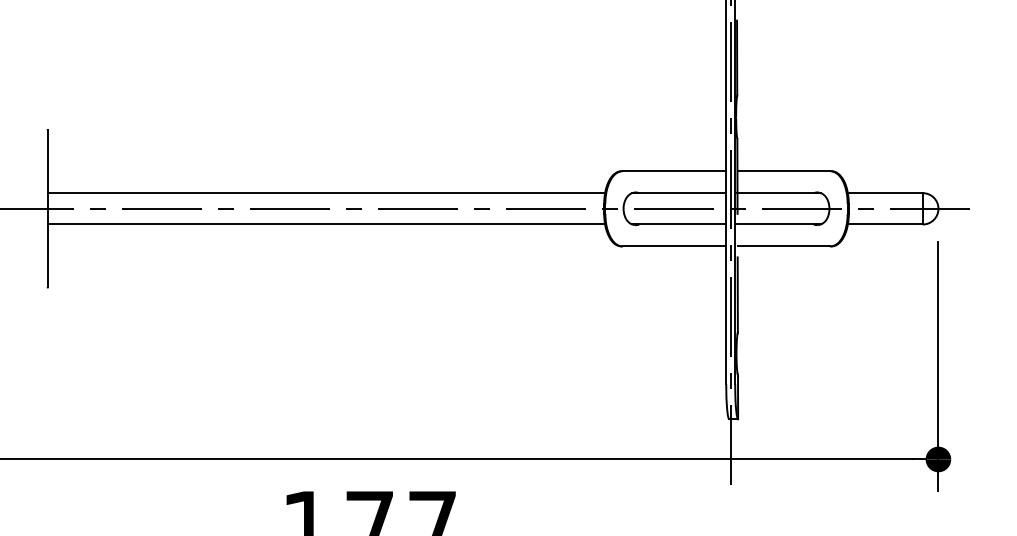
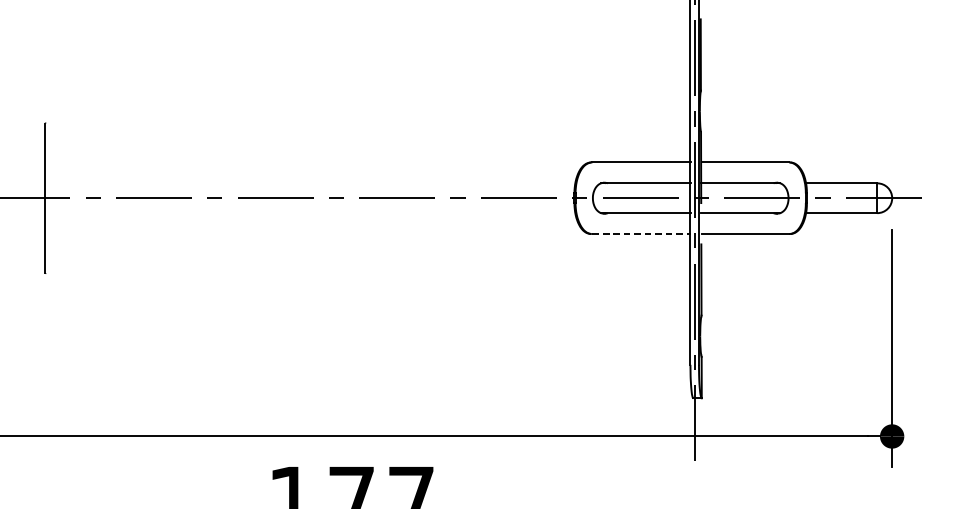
line: (326, 193) -> (310, 183), removed
line: (326, 224) -> (310, 213), removed
line: (674, 246) -> (641, 234), solid -> dashed

